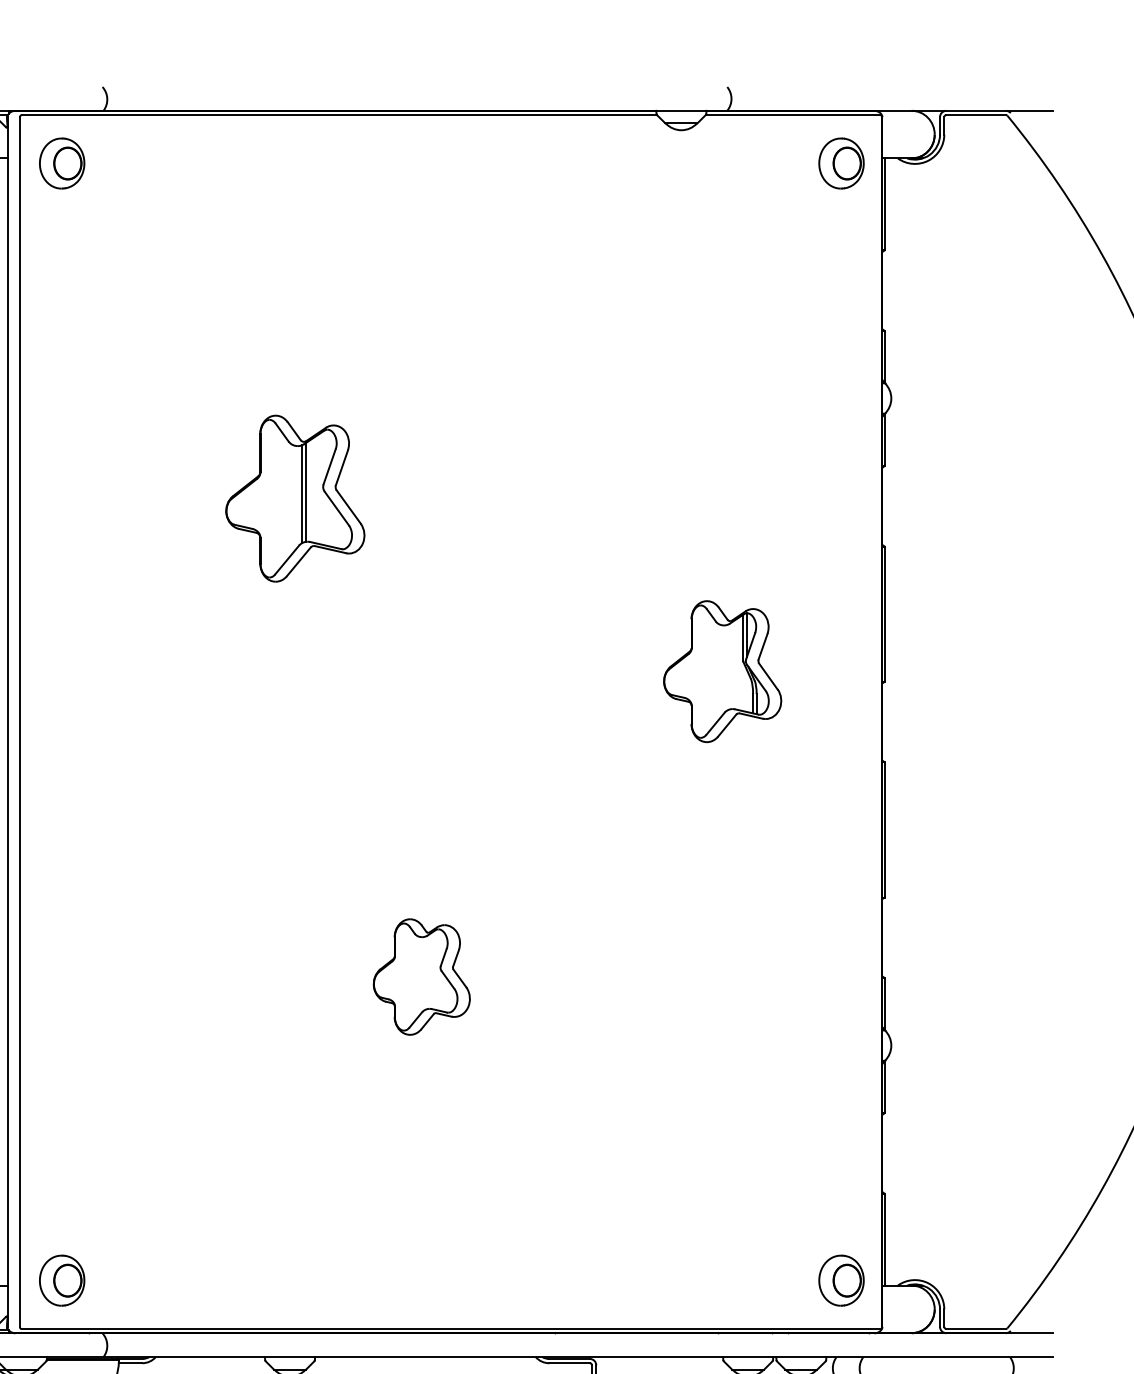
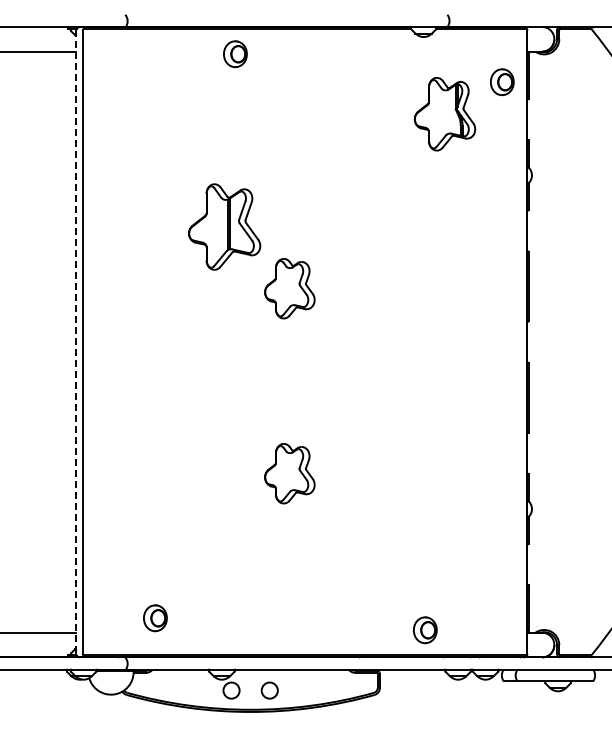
part: (62, 164) -> (235, 54), moved
part: (841, 164) -> (502, 82), moved
part: (421, 617) -> (289, 288), added
part: (721, 672) -> (444, 114), moved
line: (8, 722) -> (76, 342), solid -> dashed
part: (62, 1281) -> (155, 618), moved
part: (841, 1281) -> (425, 630), moved

